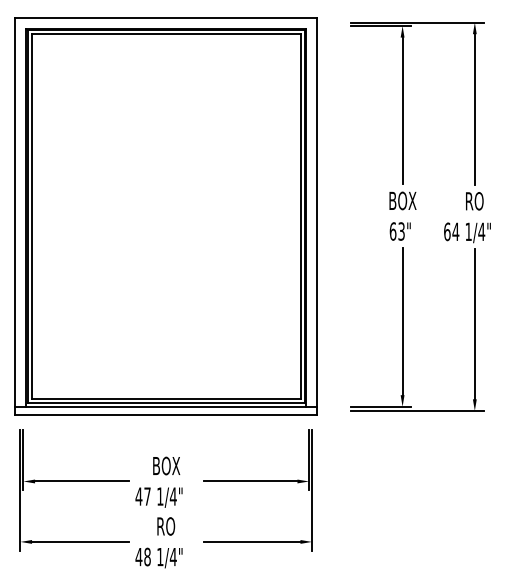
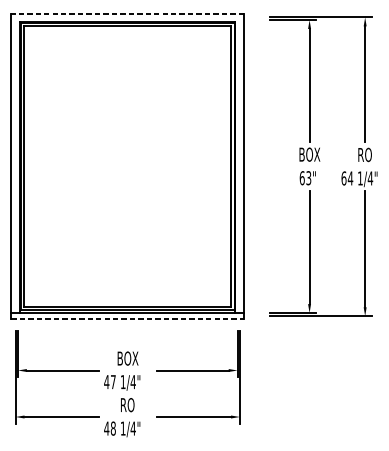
line: (165, 17) -> (127, 13), solid -> dashed
line: (166, 414) -> (127, 318), solid -> dashed

